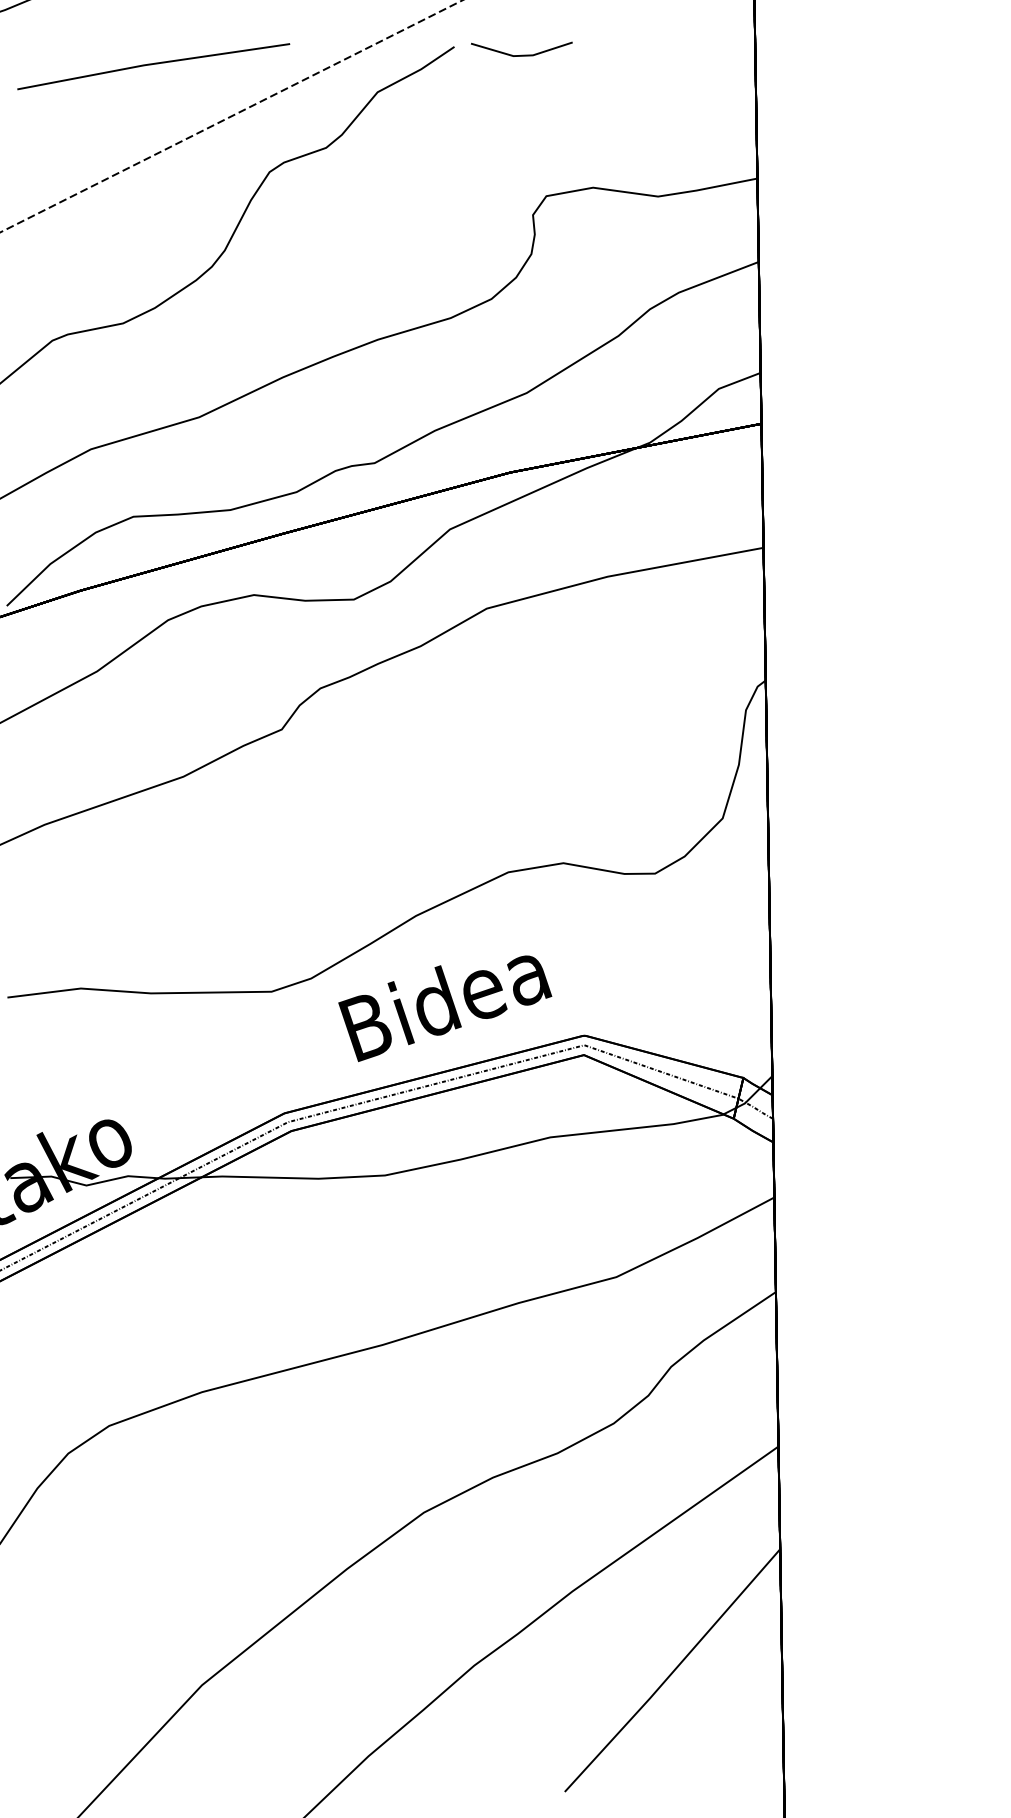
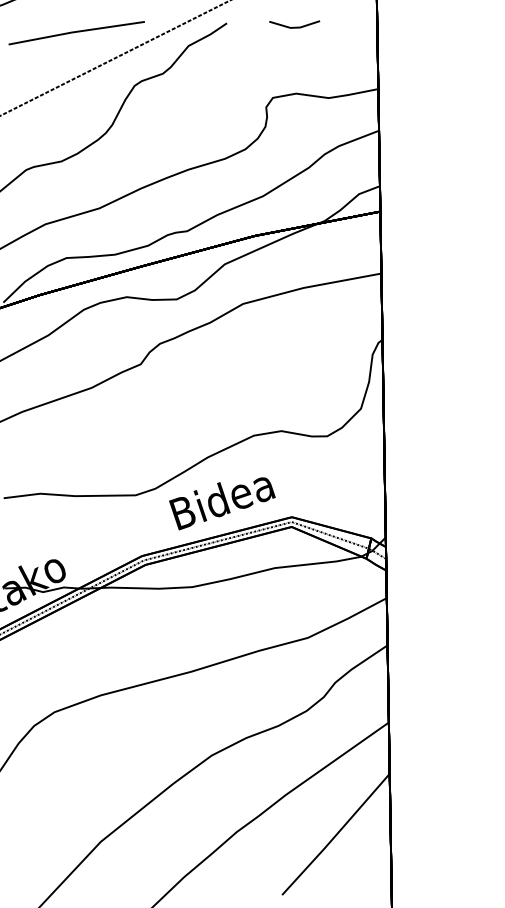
line: (521, 53) -> (294, 26), moved

